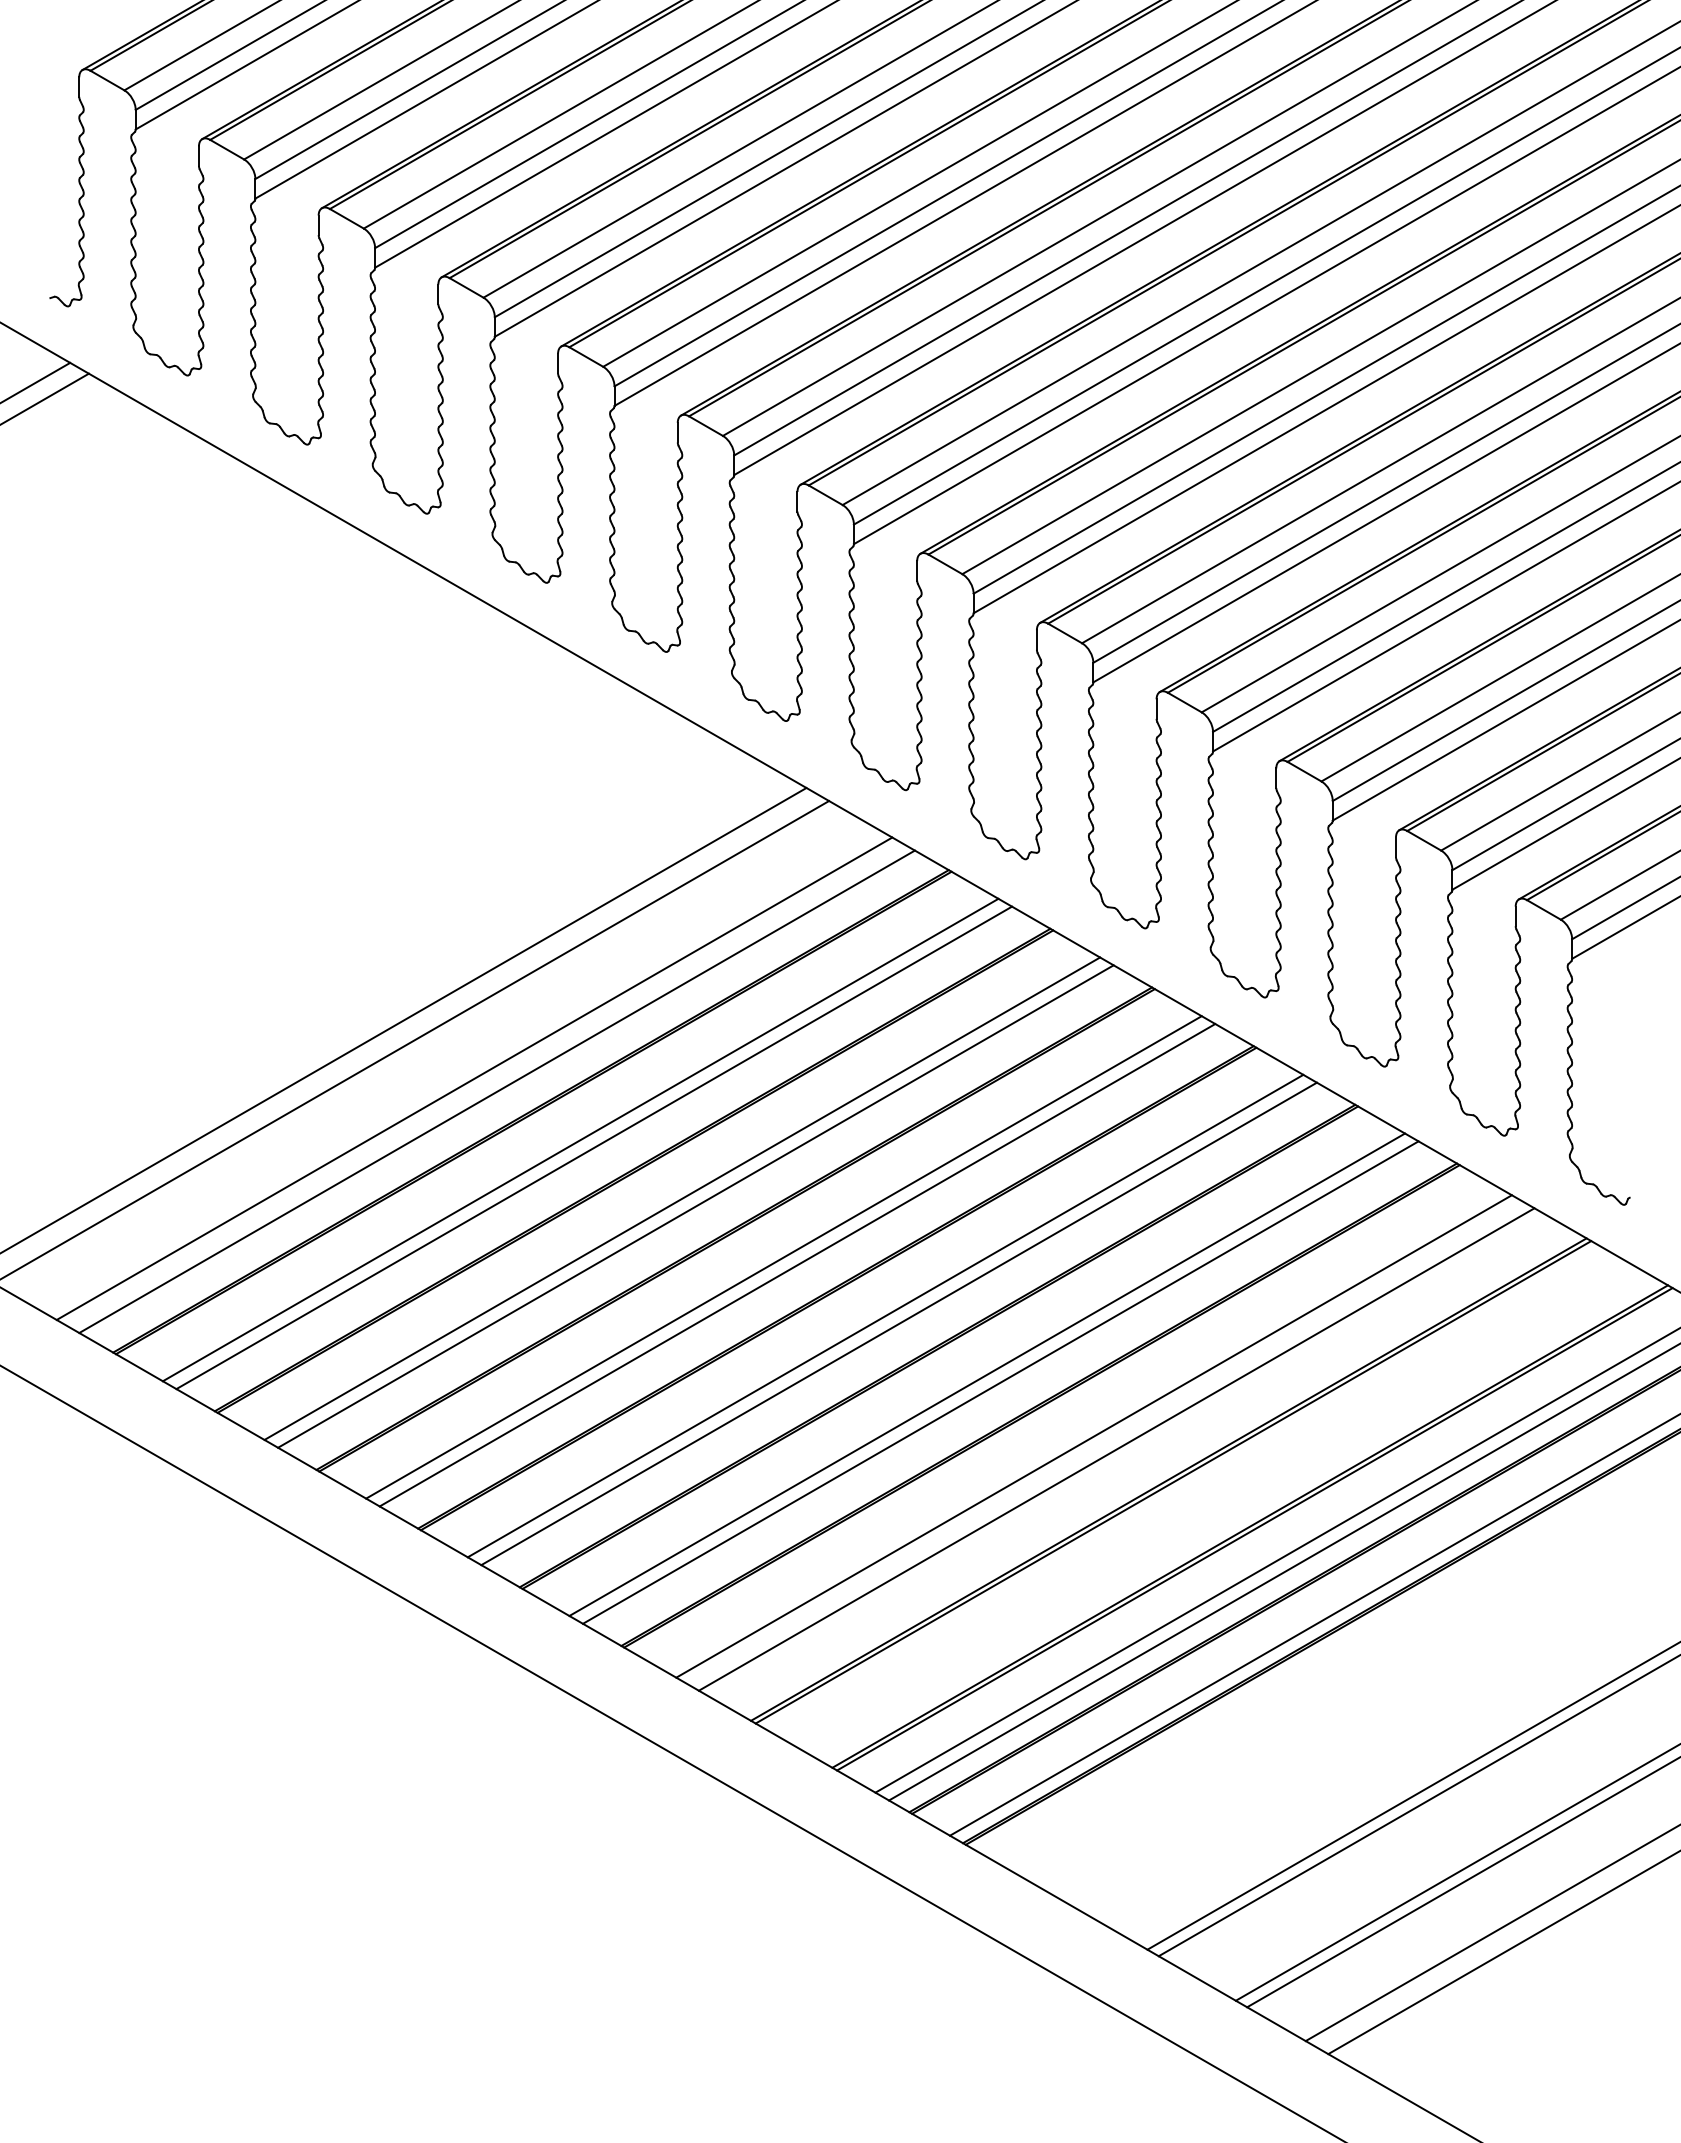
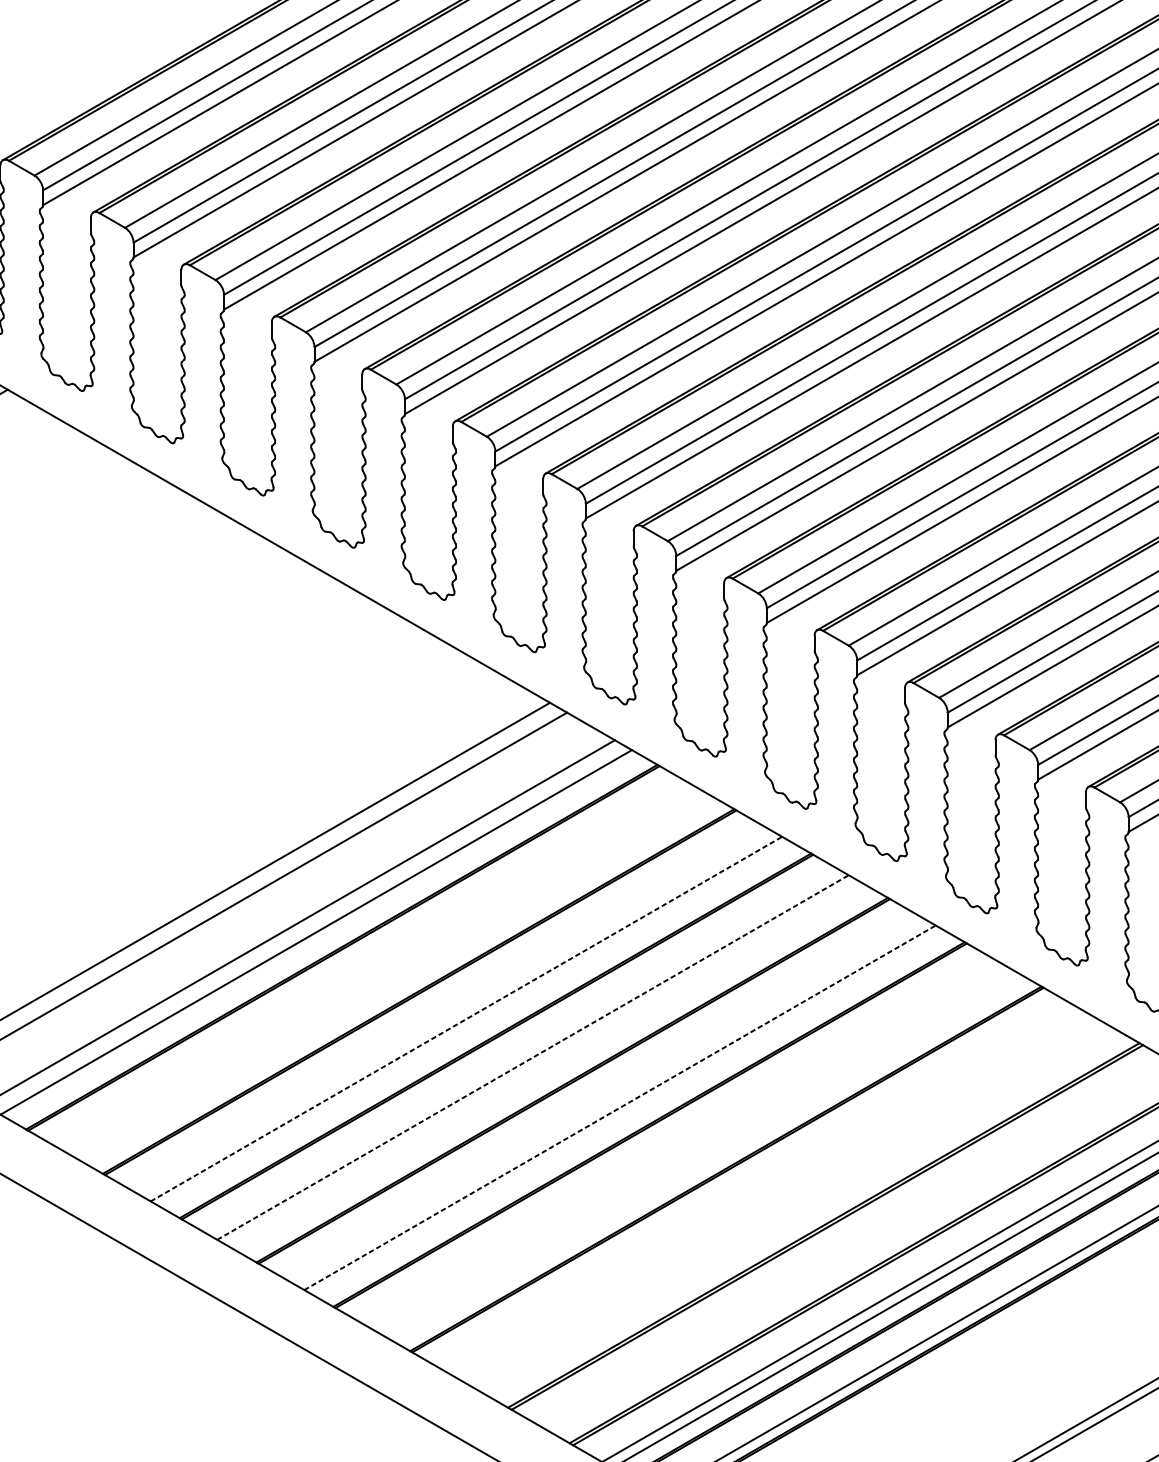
line: (580, 1139) -> (379, 968), removed
line: (594, 1147) -> (389, 974), removed
line: (682, 1198) -> (456, 1013), removed
line: (696, 1206) -> (466, 1019), solid -> dashed
line: (784, 1257) -> (533, 1057), solid -> dashed
line: (797, 1265) -> (543, 1063), removed
line: (885, 1315) -> (609, 1101), removed
line: (899, 1323) -> (620, 1107), solid -> dashed
line: (987, 1374) -> (686, 1146), removed
line: (1000, 1382) -> (696, 1152), removed
line: (1093, 1436) -> (766, 1192), removed
line: (1116, 1449) -> (784, 1202), removed

